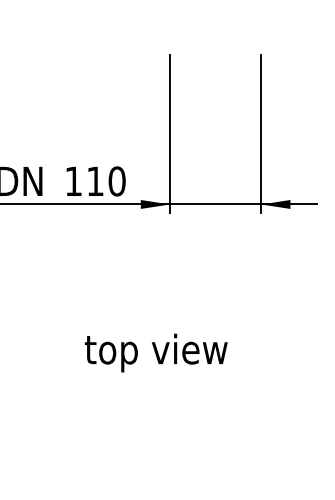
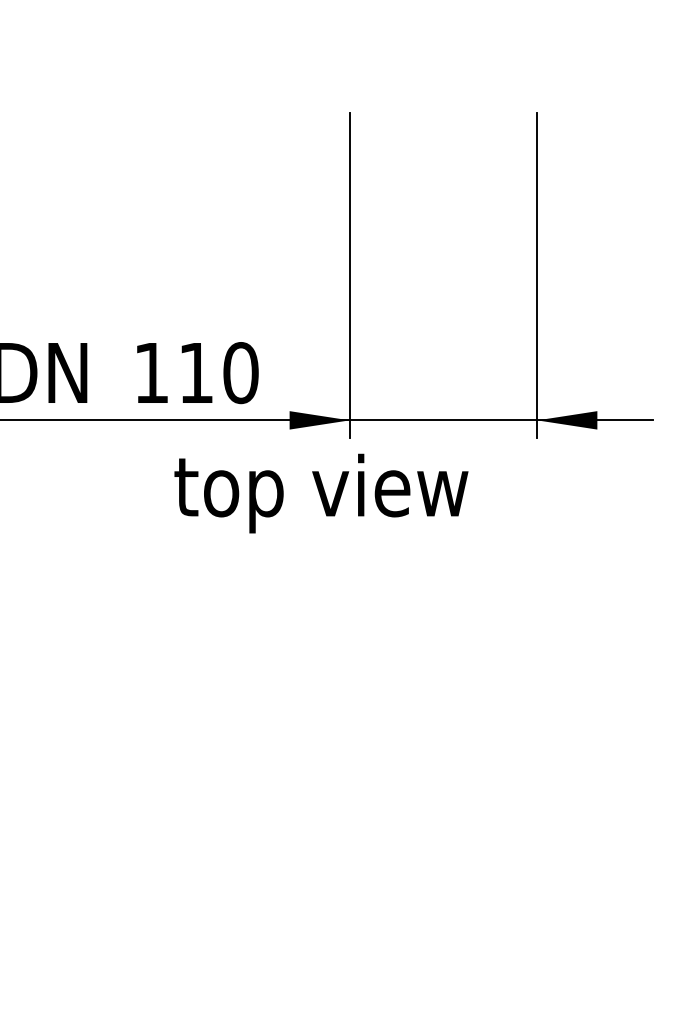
text: (155, 352) -> (319, 492), moved

